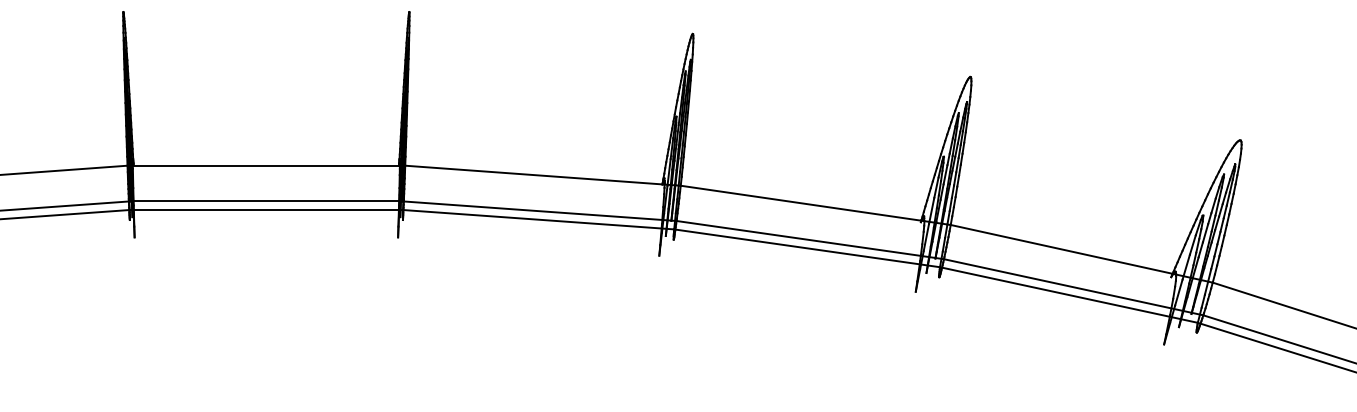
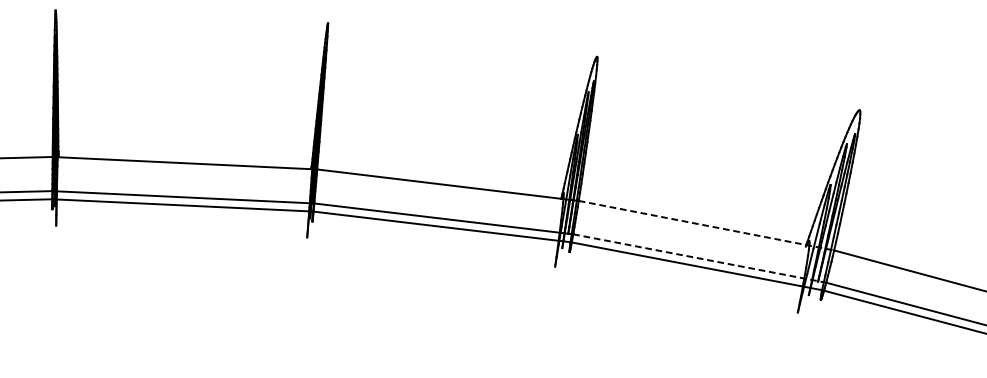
line: (816, 205) -> (707, 225), solid -> dashed
line: (810, 240) -> (699, 258), solid -> dashed

